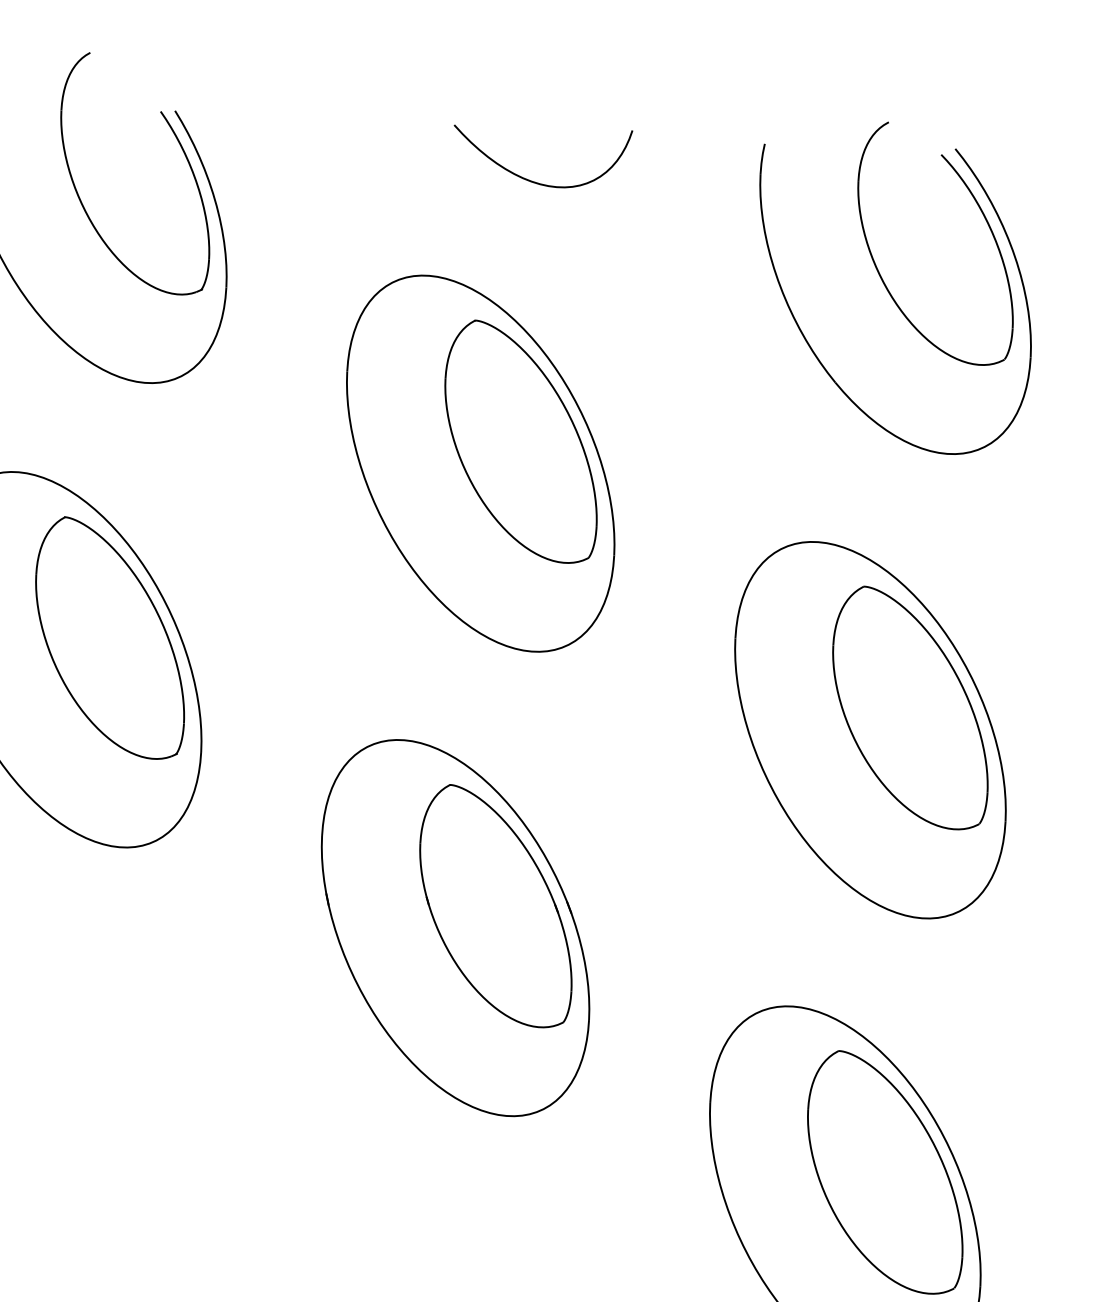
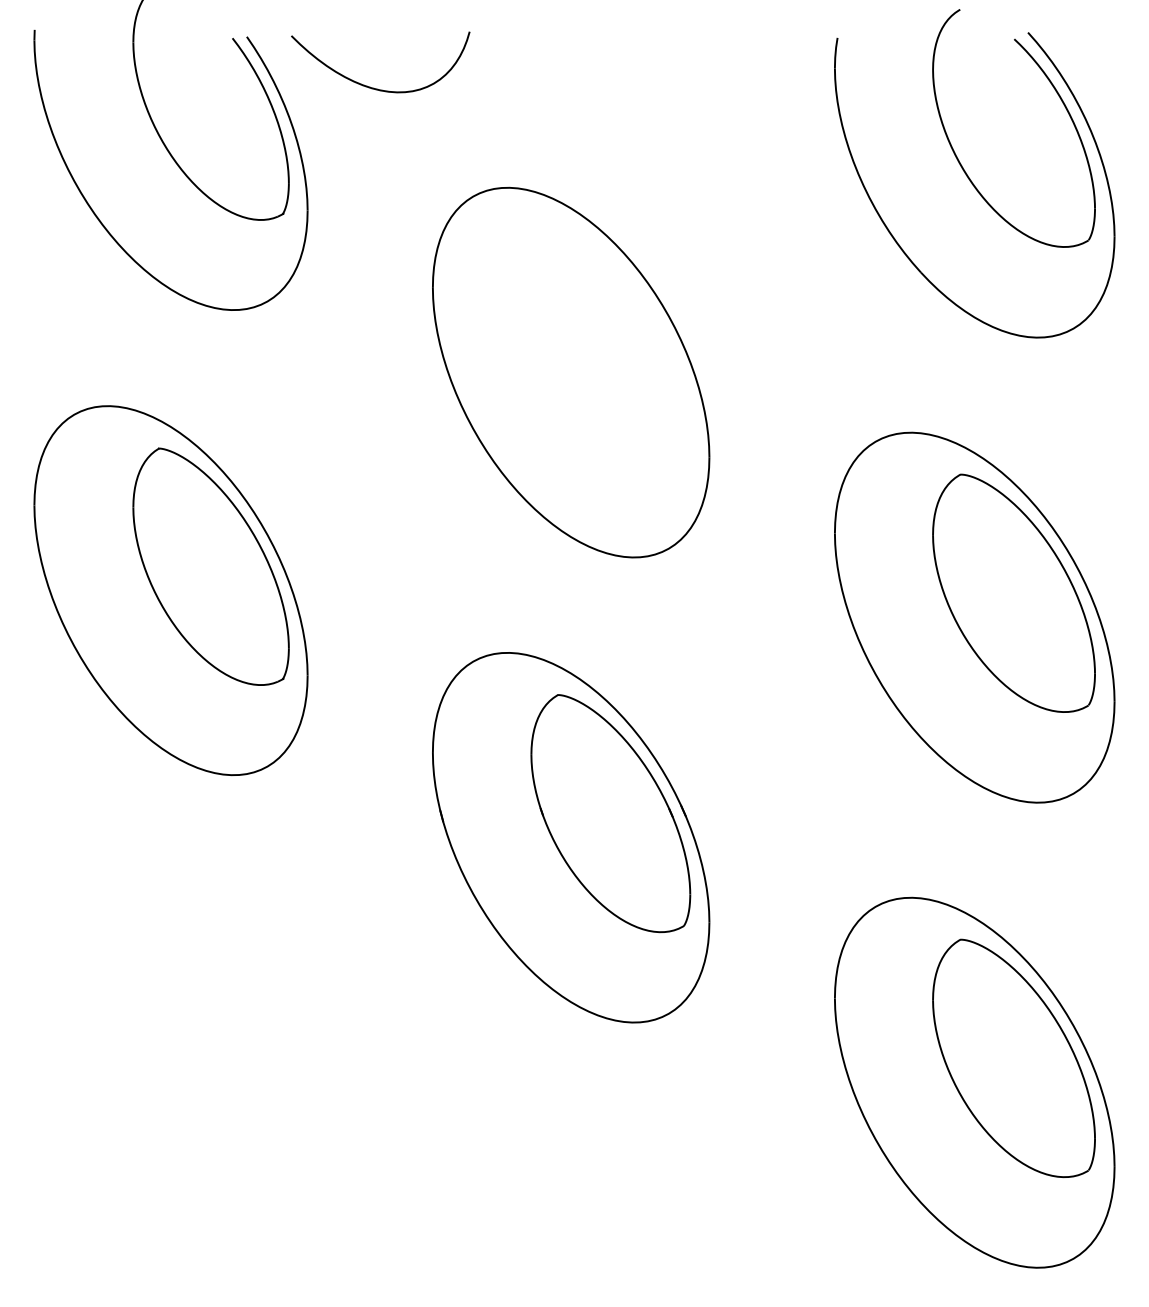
curve: (533, 181) -> (373, 87), moved
part: (521, 441) -> (610, 348), removed

